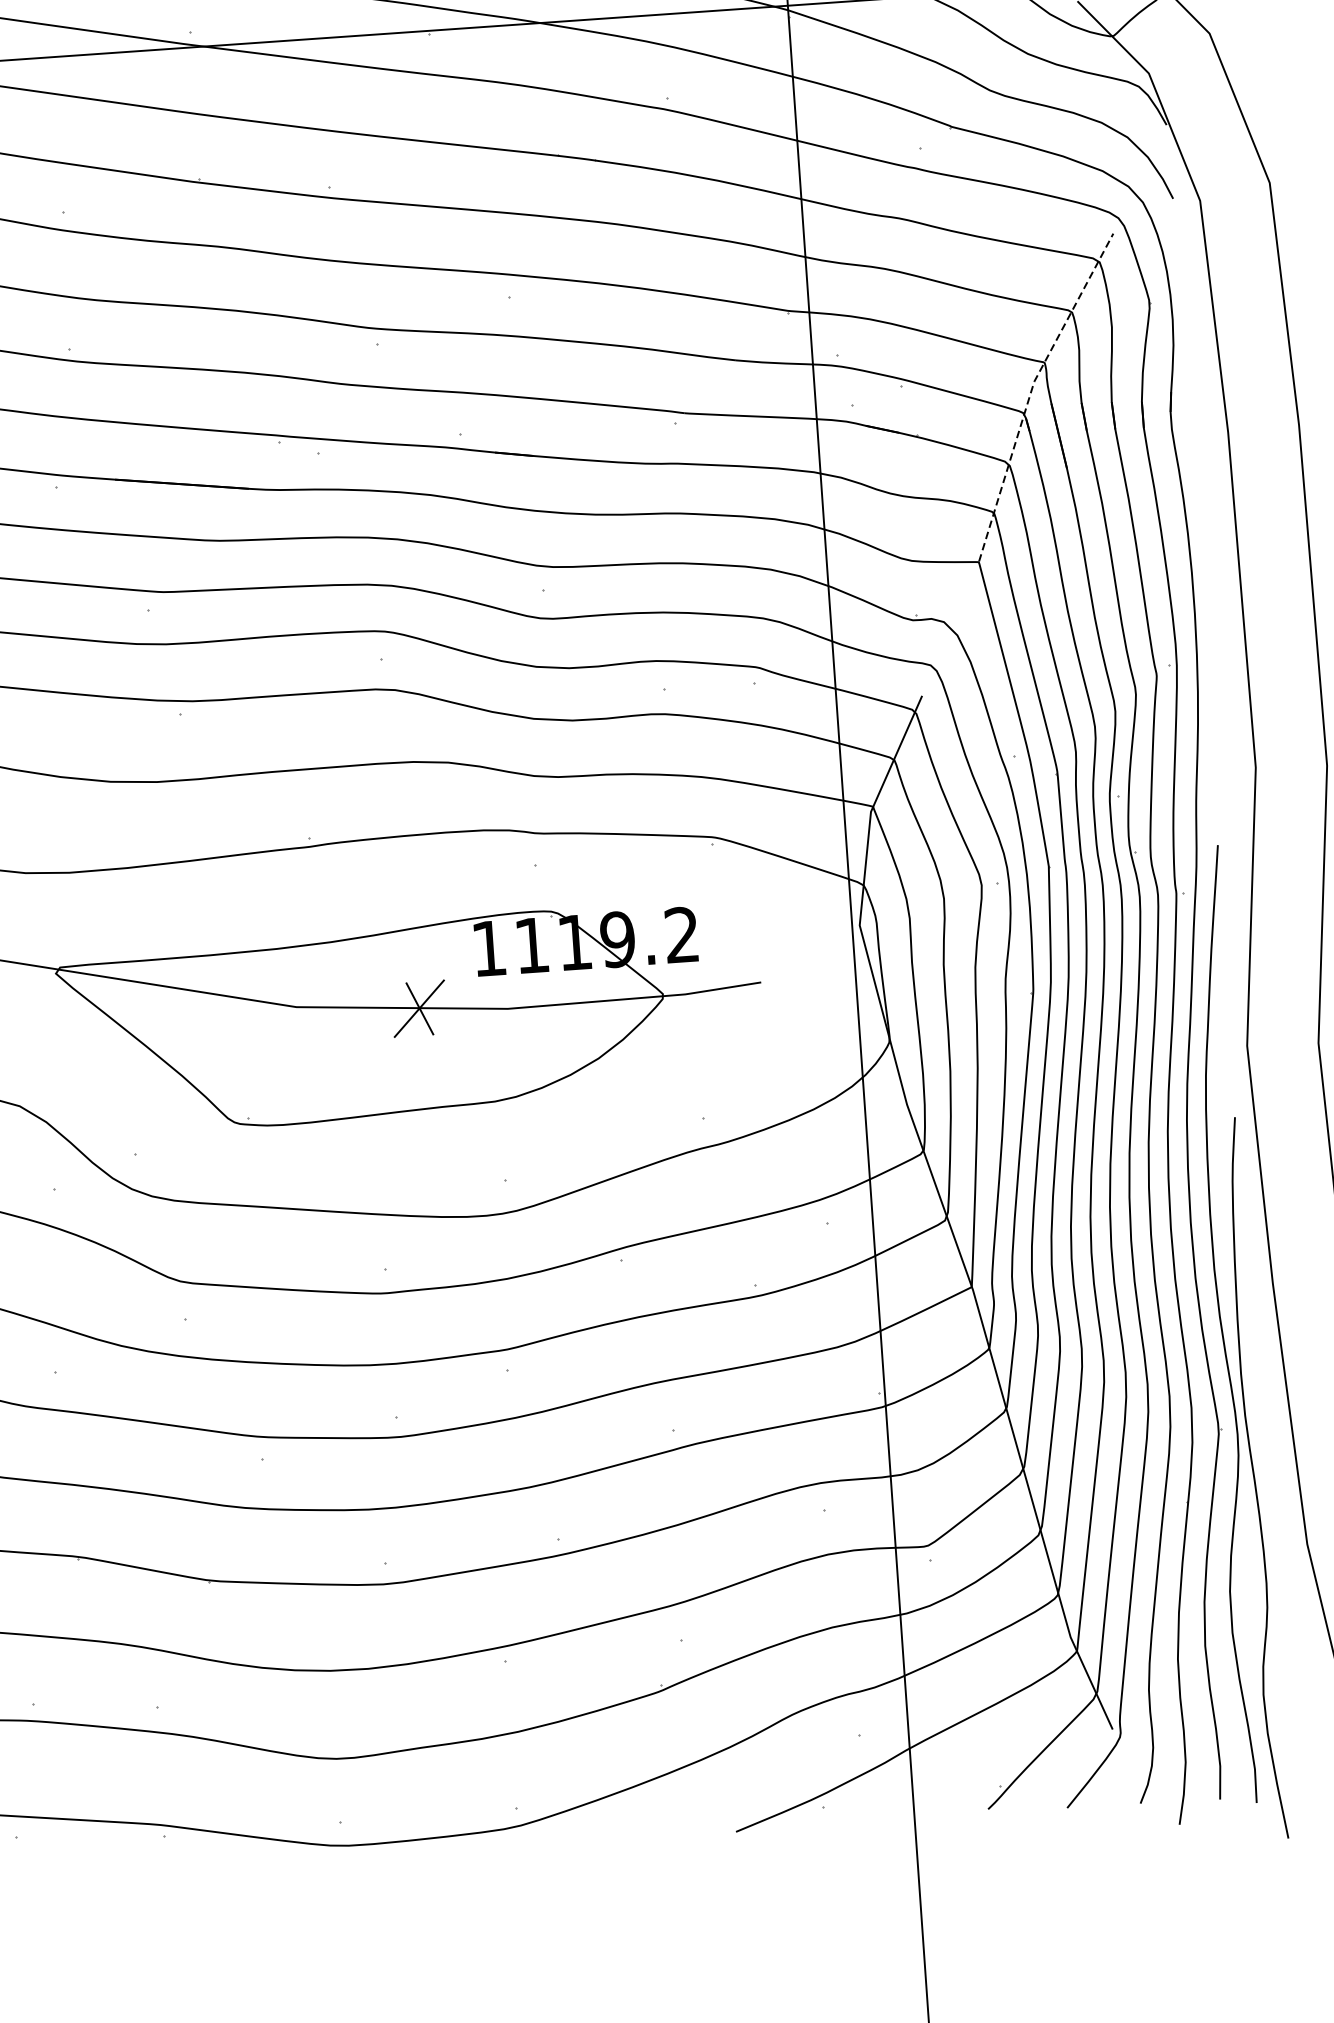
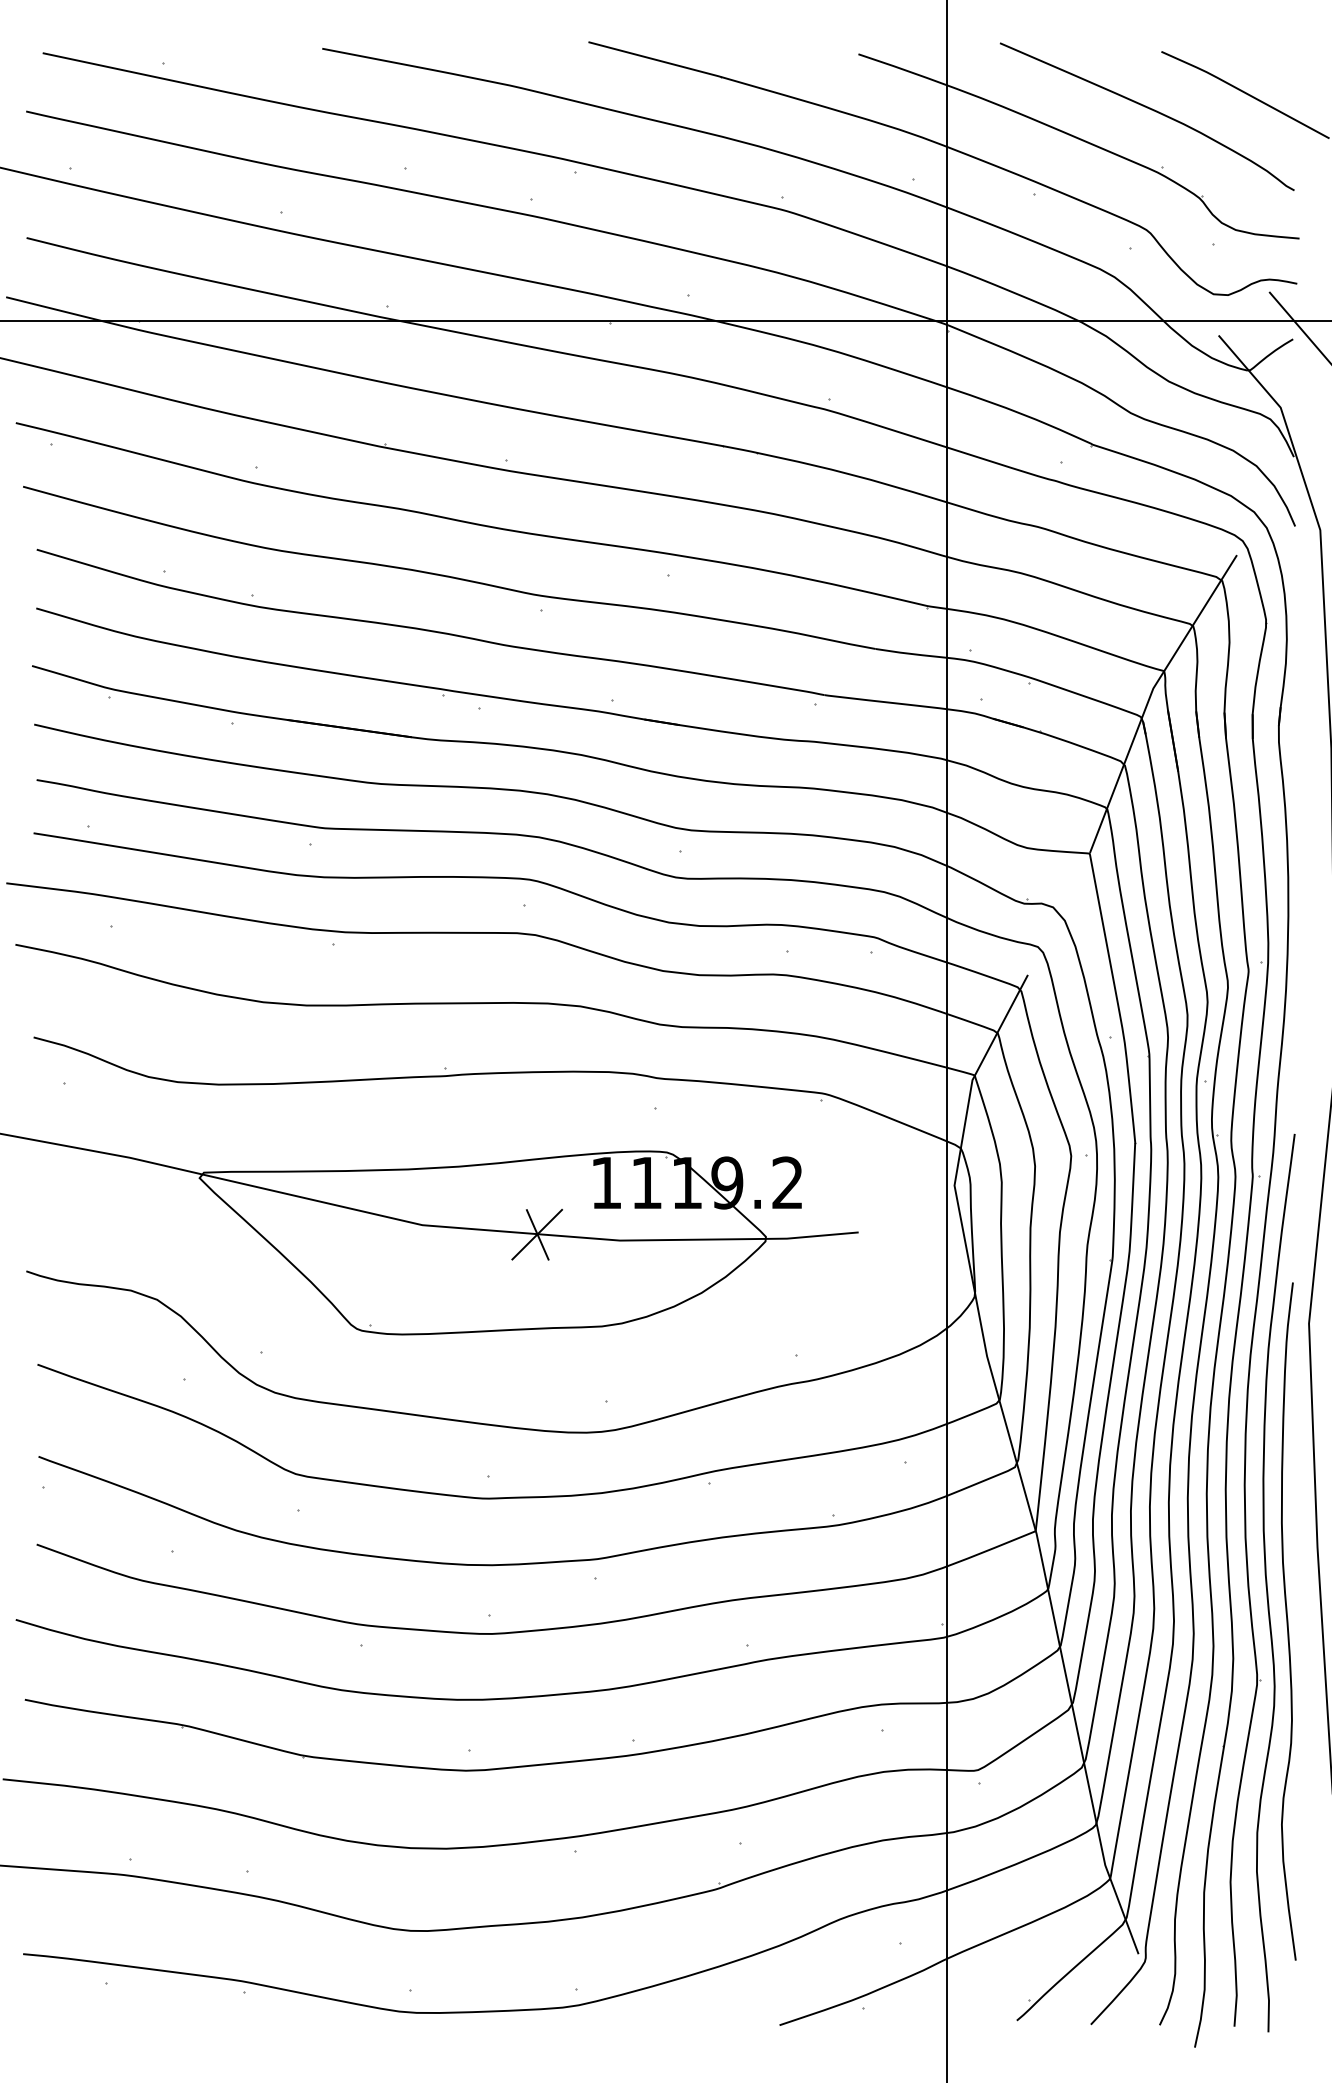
line: (1031, 390) -> (1150, 696), dashed -> solid
curve: (1255, 1478) -> (1288, 1621), moved

